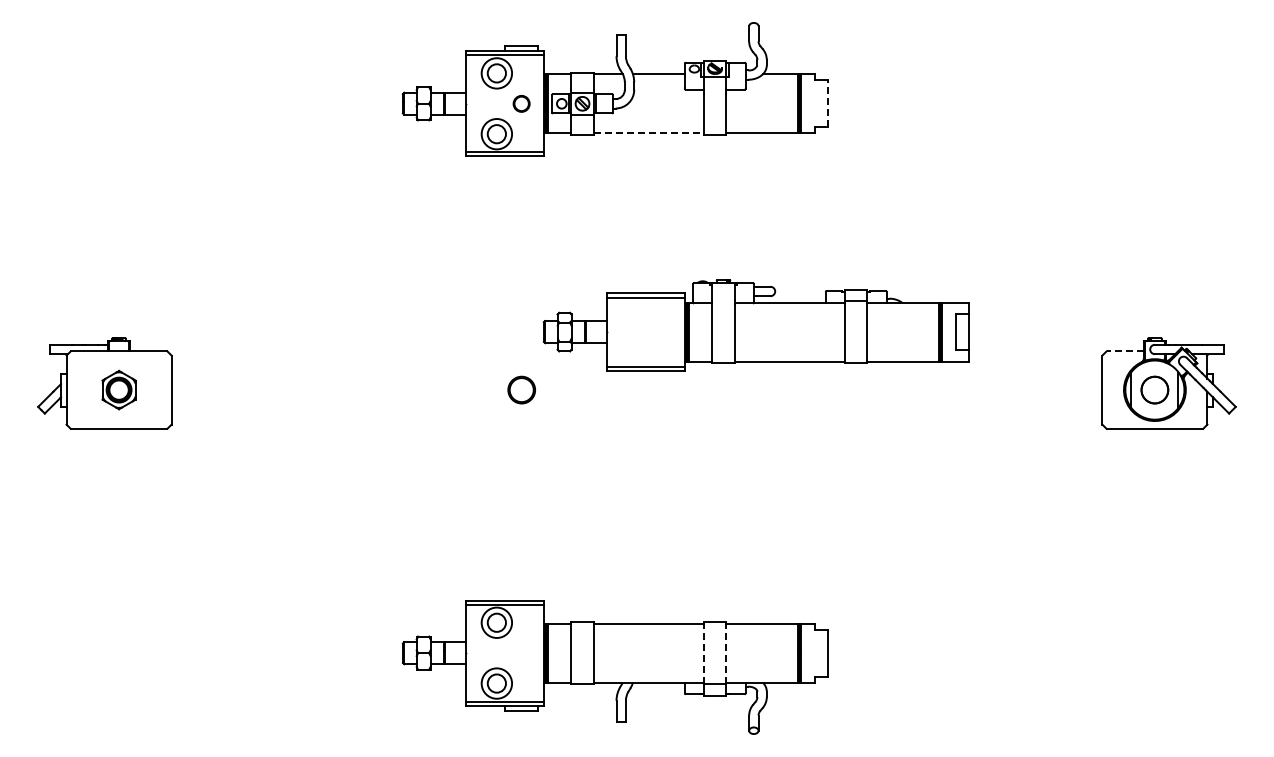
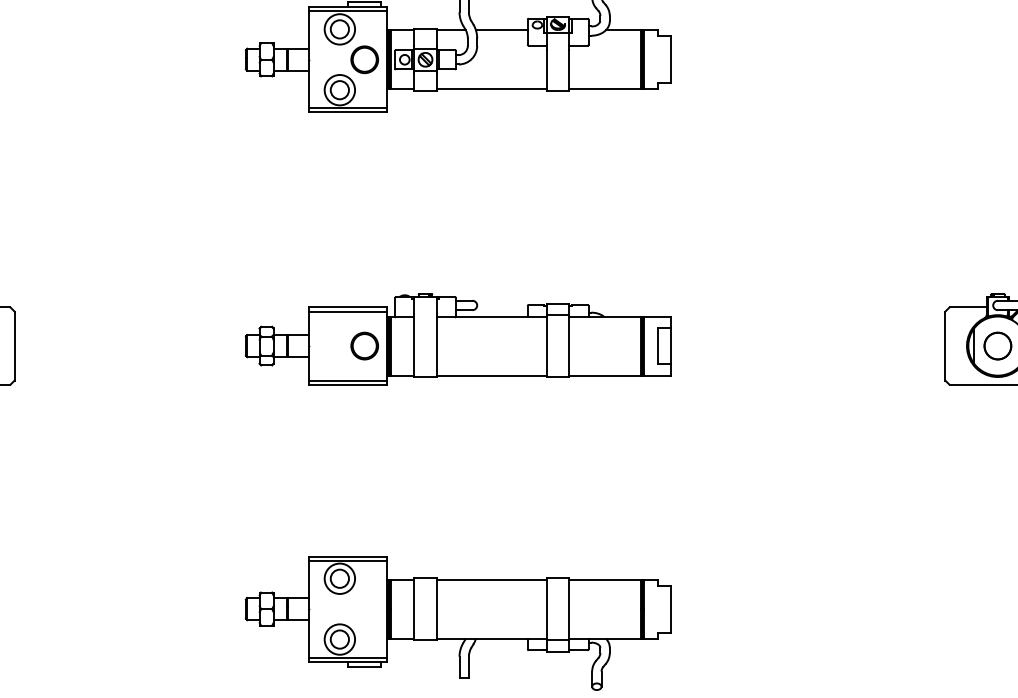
part: (521, 103) -> (364, 59), size x1.67
line: (828, 103) -> (671, 59), dashed -> solid
line: (649, 133) -> (492, 89), dashed -> solid
part: (755, 325) -> (457, 339), moved
line: (1125, 351) -> (968, 307), dashed -> solid
line: (704, 653) -> (547, 609), dashed -> solid
line: (726, 653) -> (569, 609), dashed -> solid

